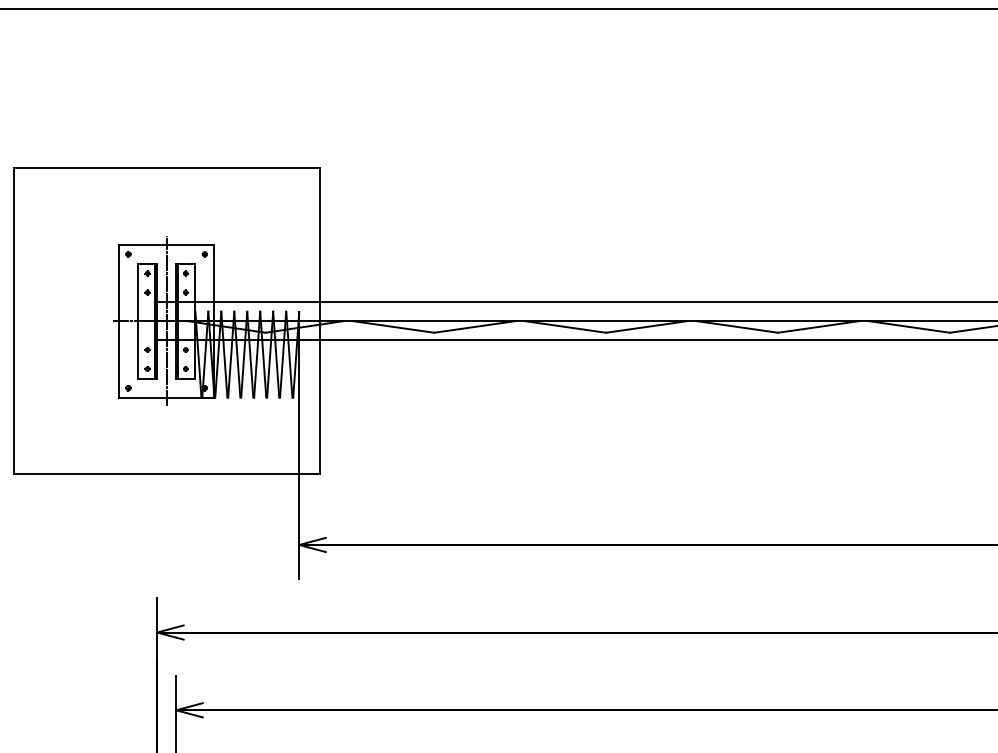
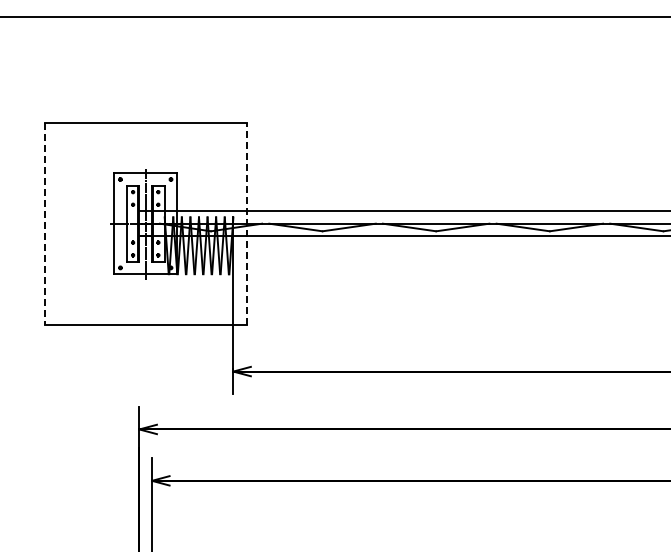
line: (319, 320) -> (246, 223), solid -> dashed
line: (13, 322) -> (44, 224), solid -> dashed

